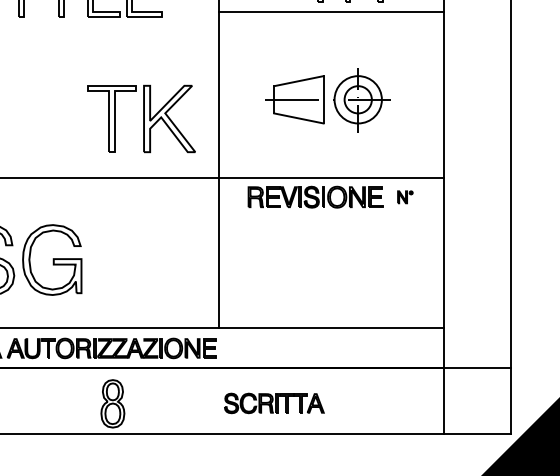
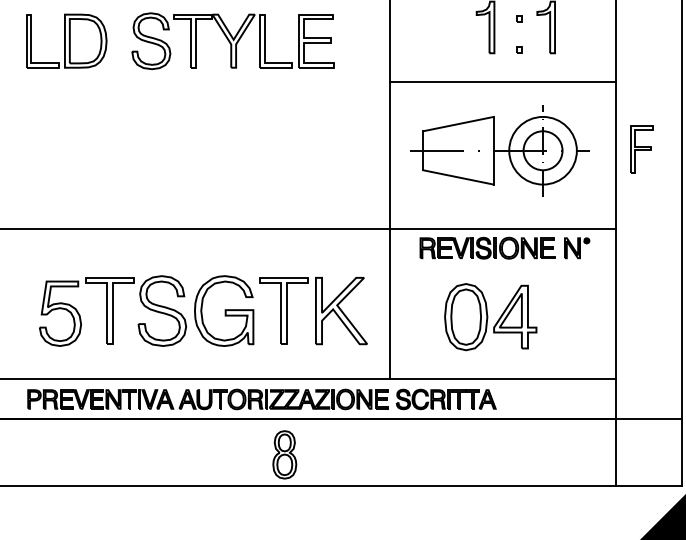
line: (331, 12) -> (503, 82), moved
part: (469, 98) -> (641, 149), added
part: (327, 99) -> (499, 150), size x1.43
part: (141, 119) -> (313, 311), moved
part: (405, 197) -> (577, 248), size x1.67
part: (318, 266) -> (490, 317), added
part: (274, 403) -> (446, 399), moved

